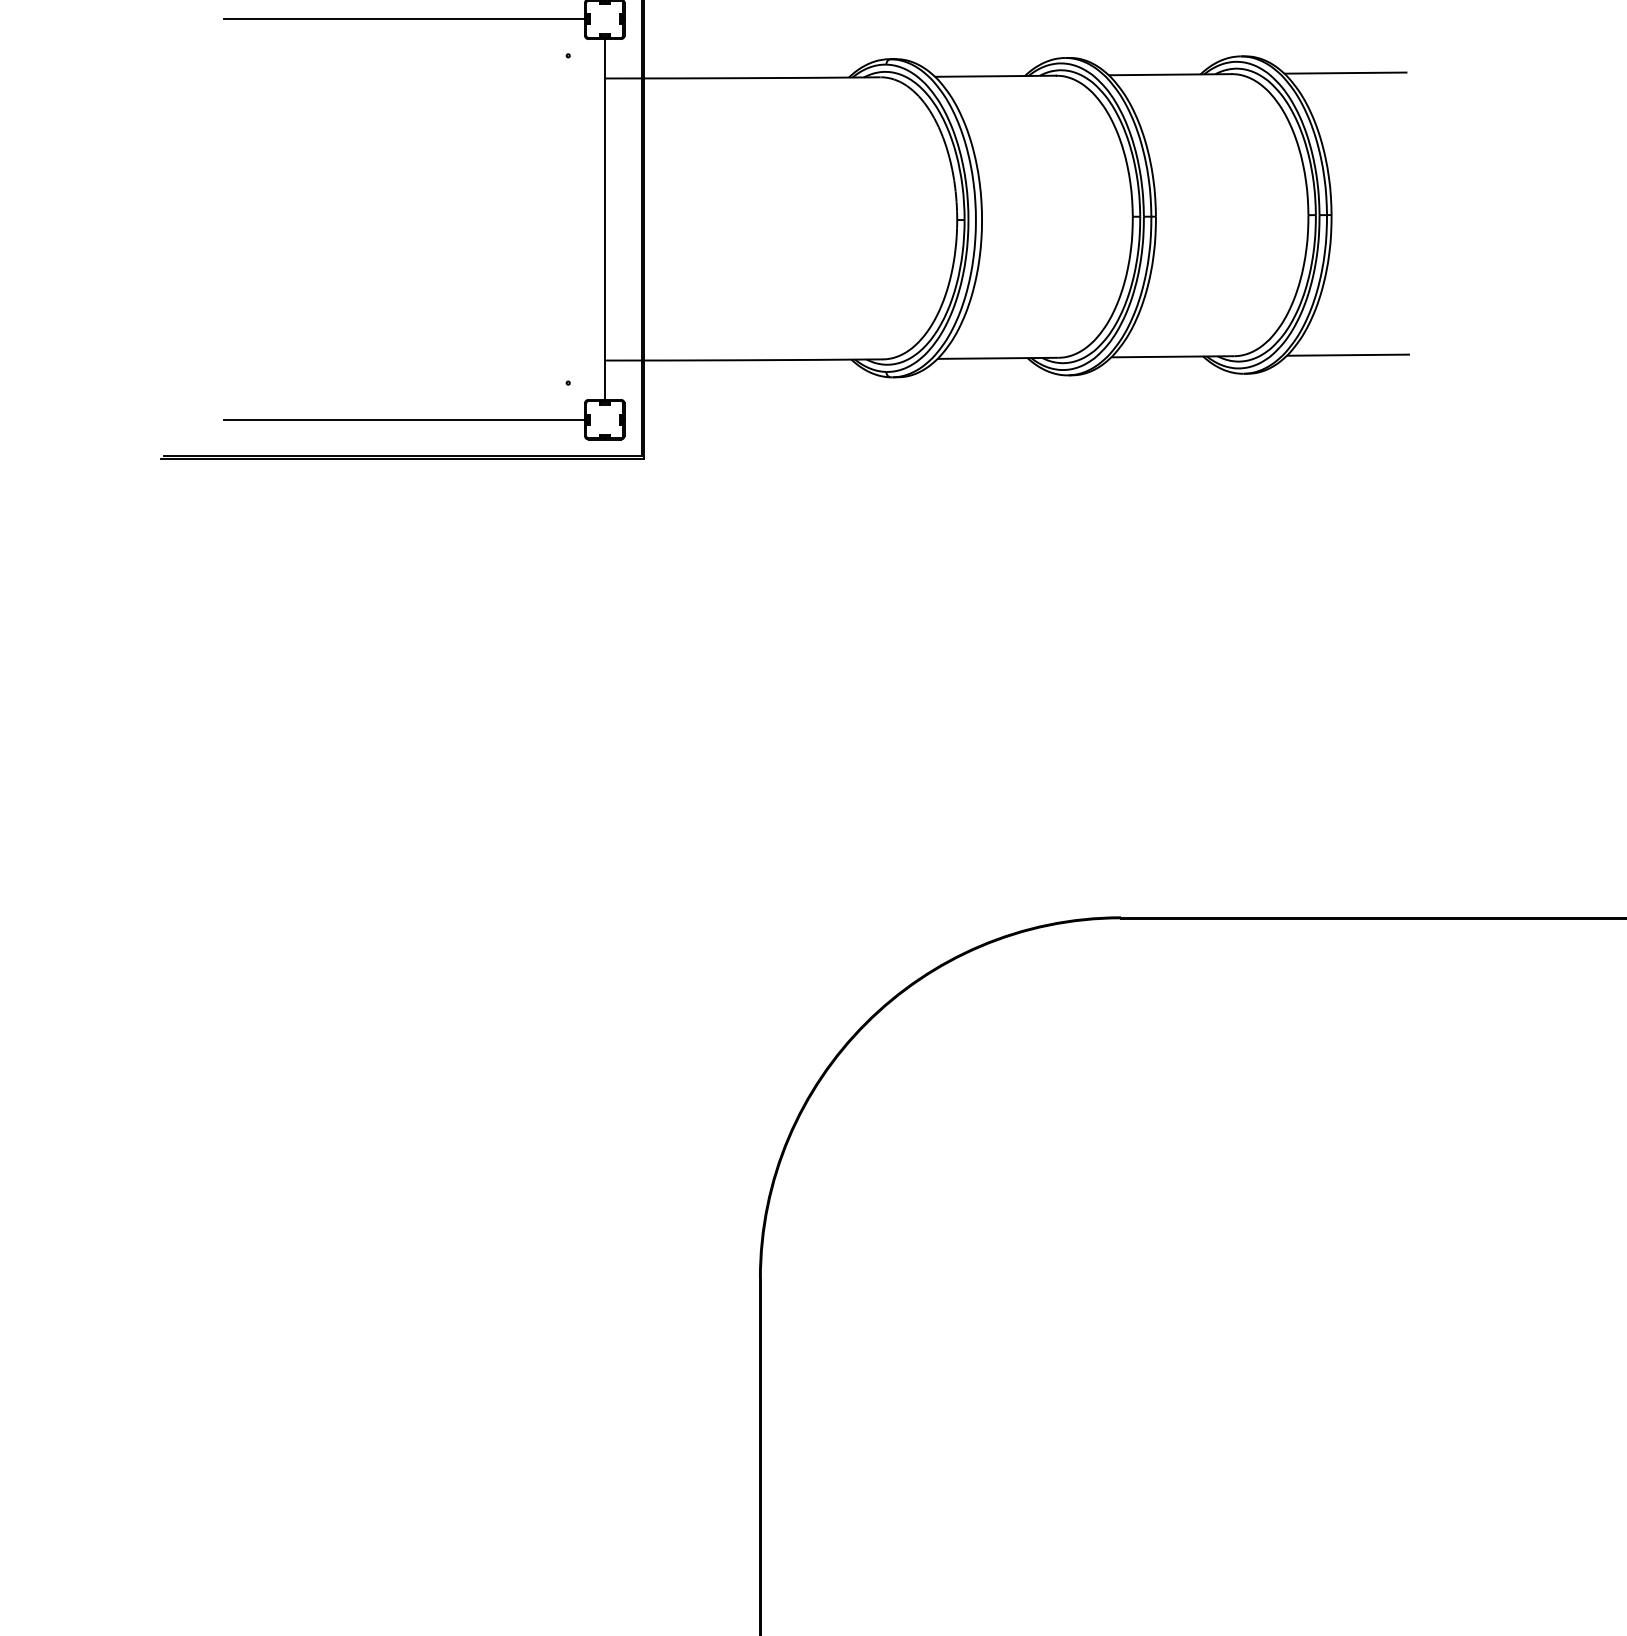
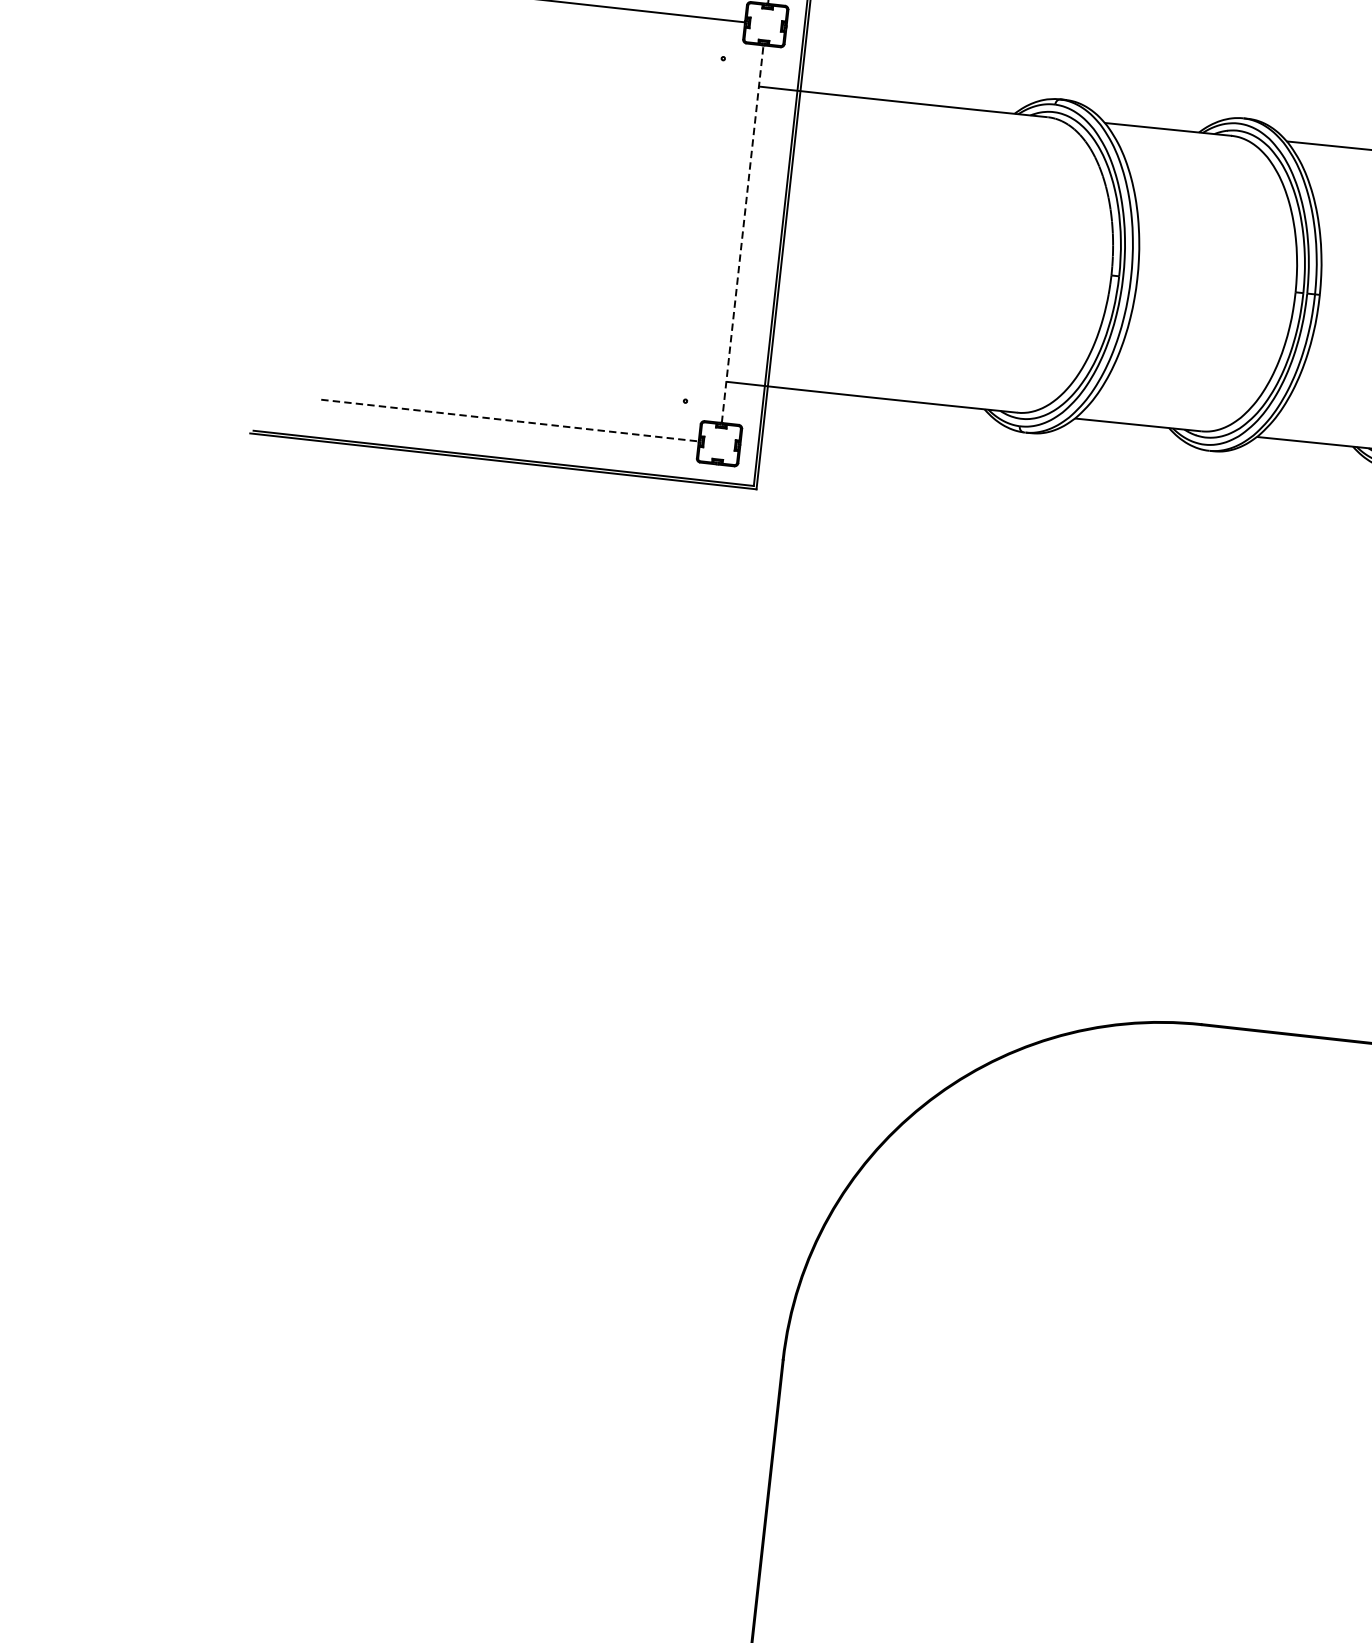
line: (604, 219) -> (742, 234), solid -> dashed
line: (405, 419) -> (510, 420), solid -> dashed

